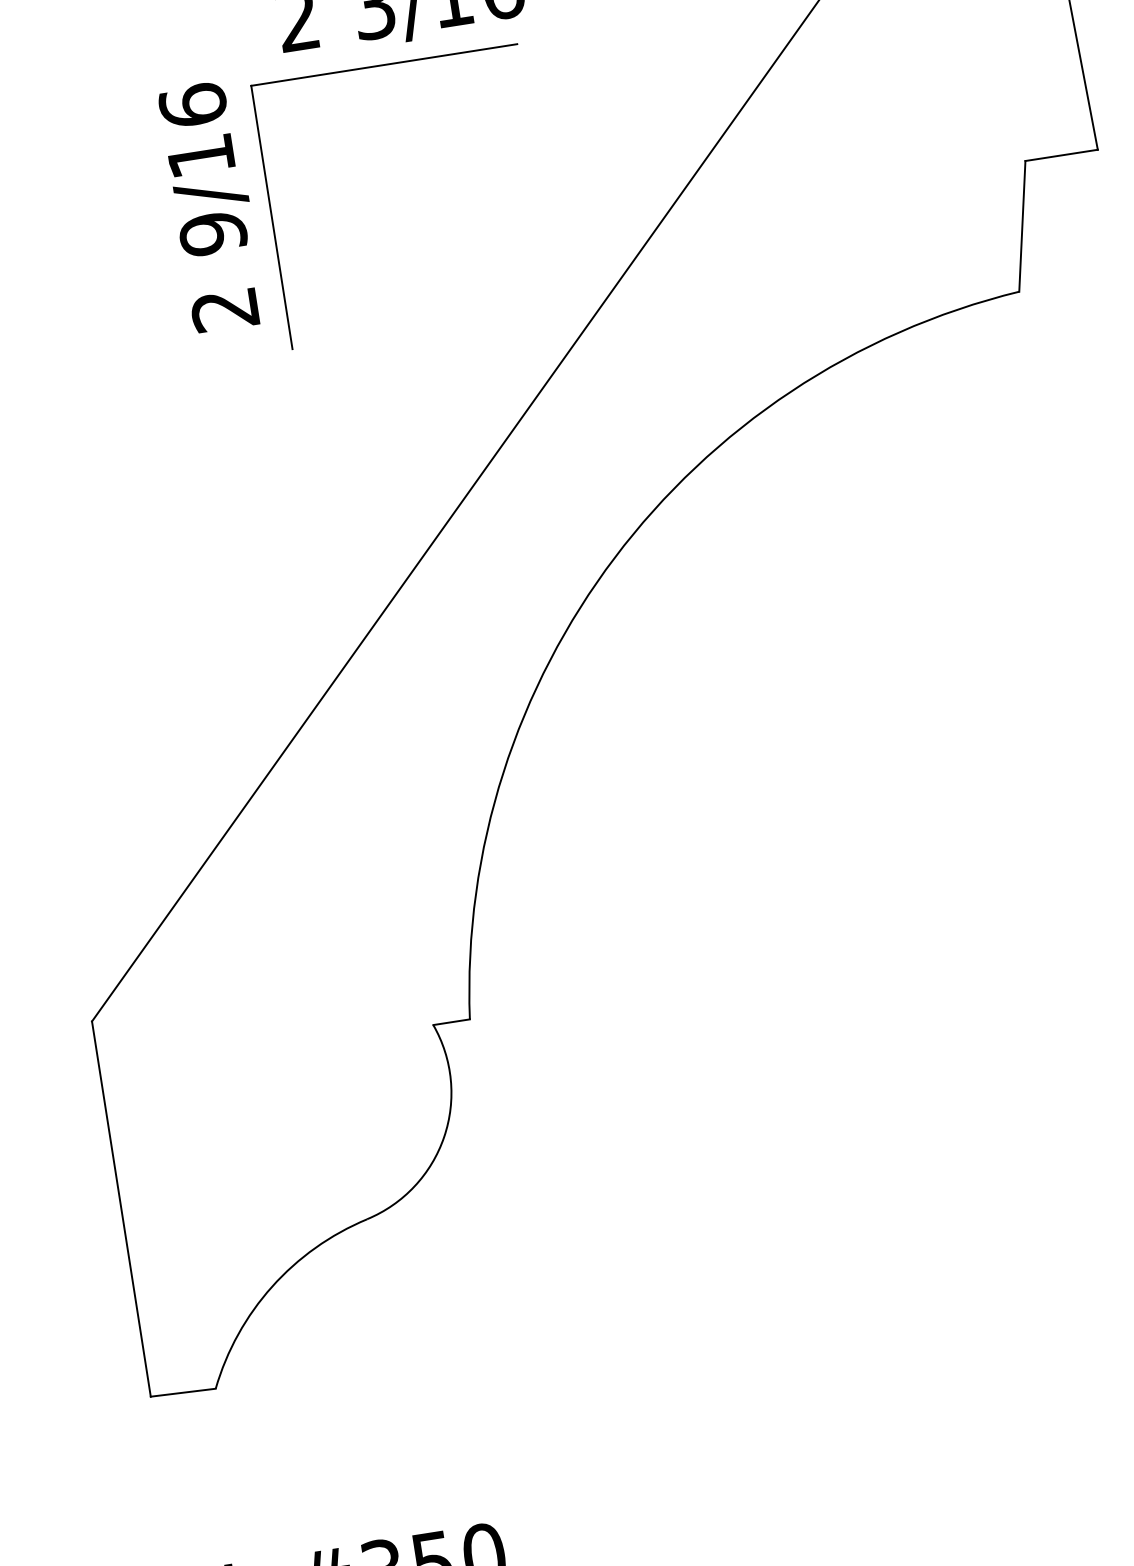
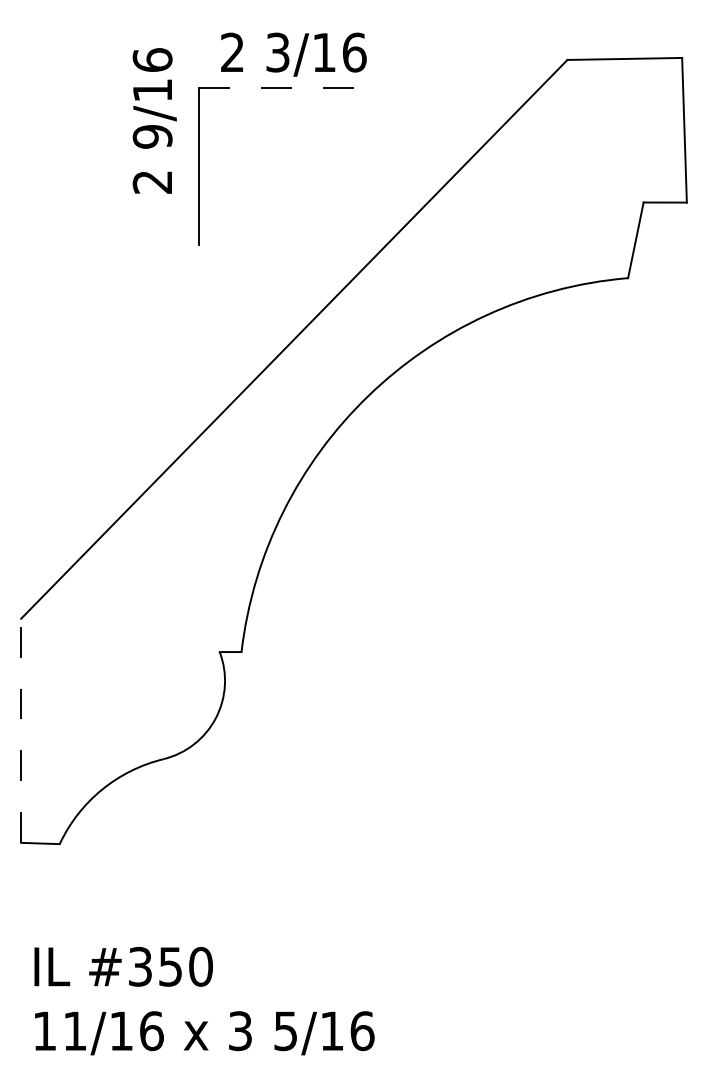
line: (385, 65) -> (279, 88), solid -> dashed
text: (212, 205) -> (154, 120), moved
line: (121, 1208) -> (21, 730), solid -> dashed

